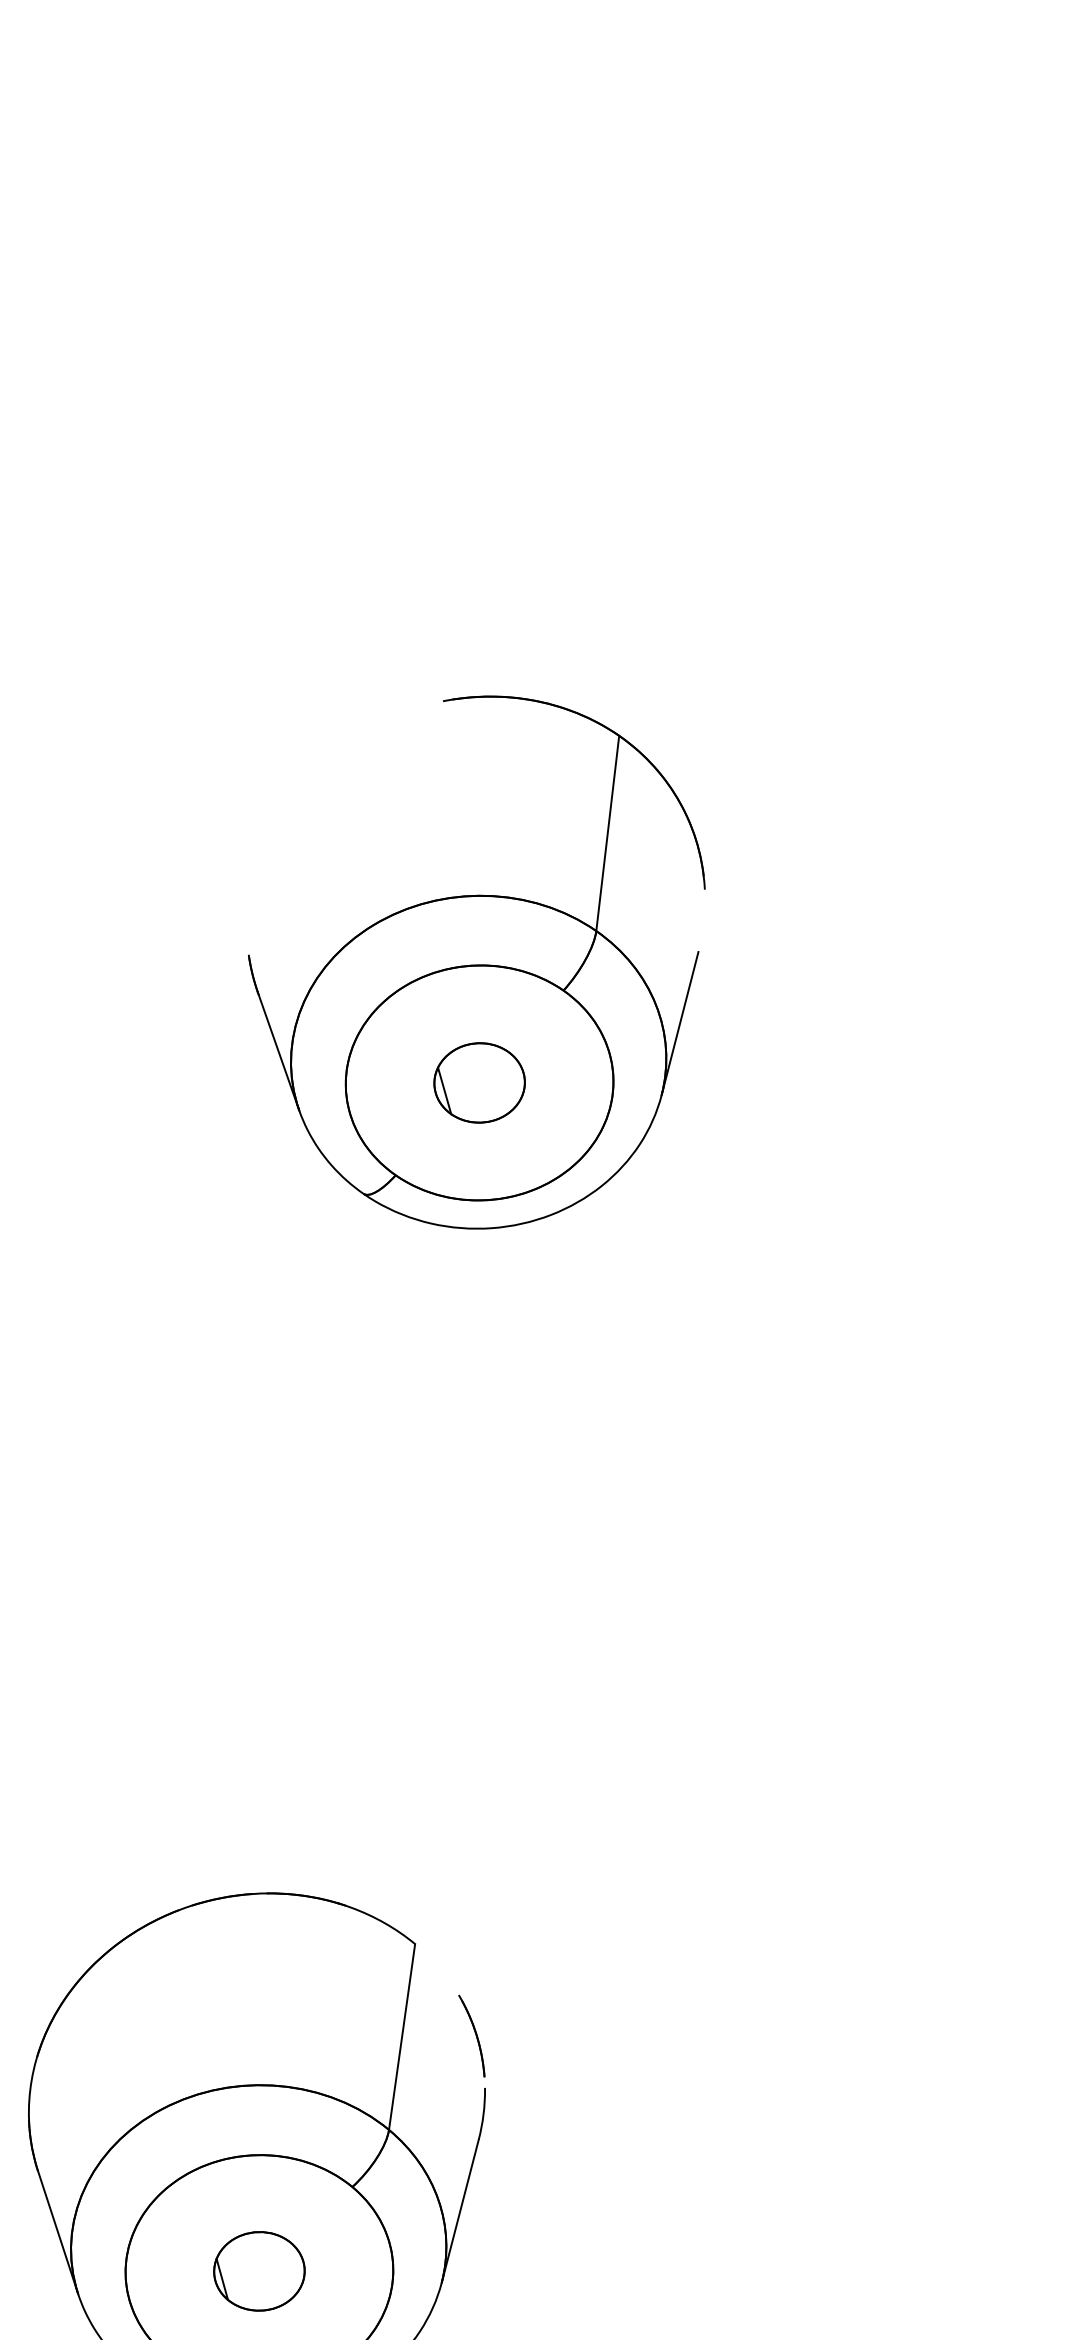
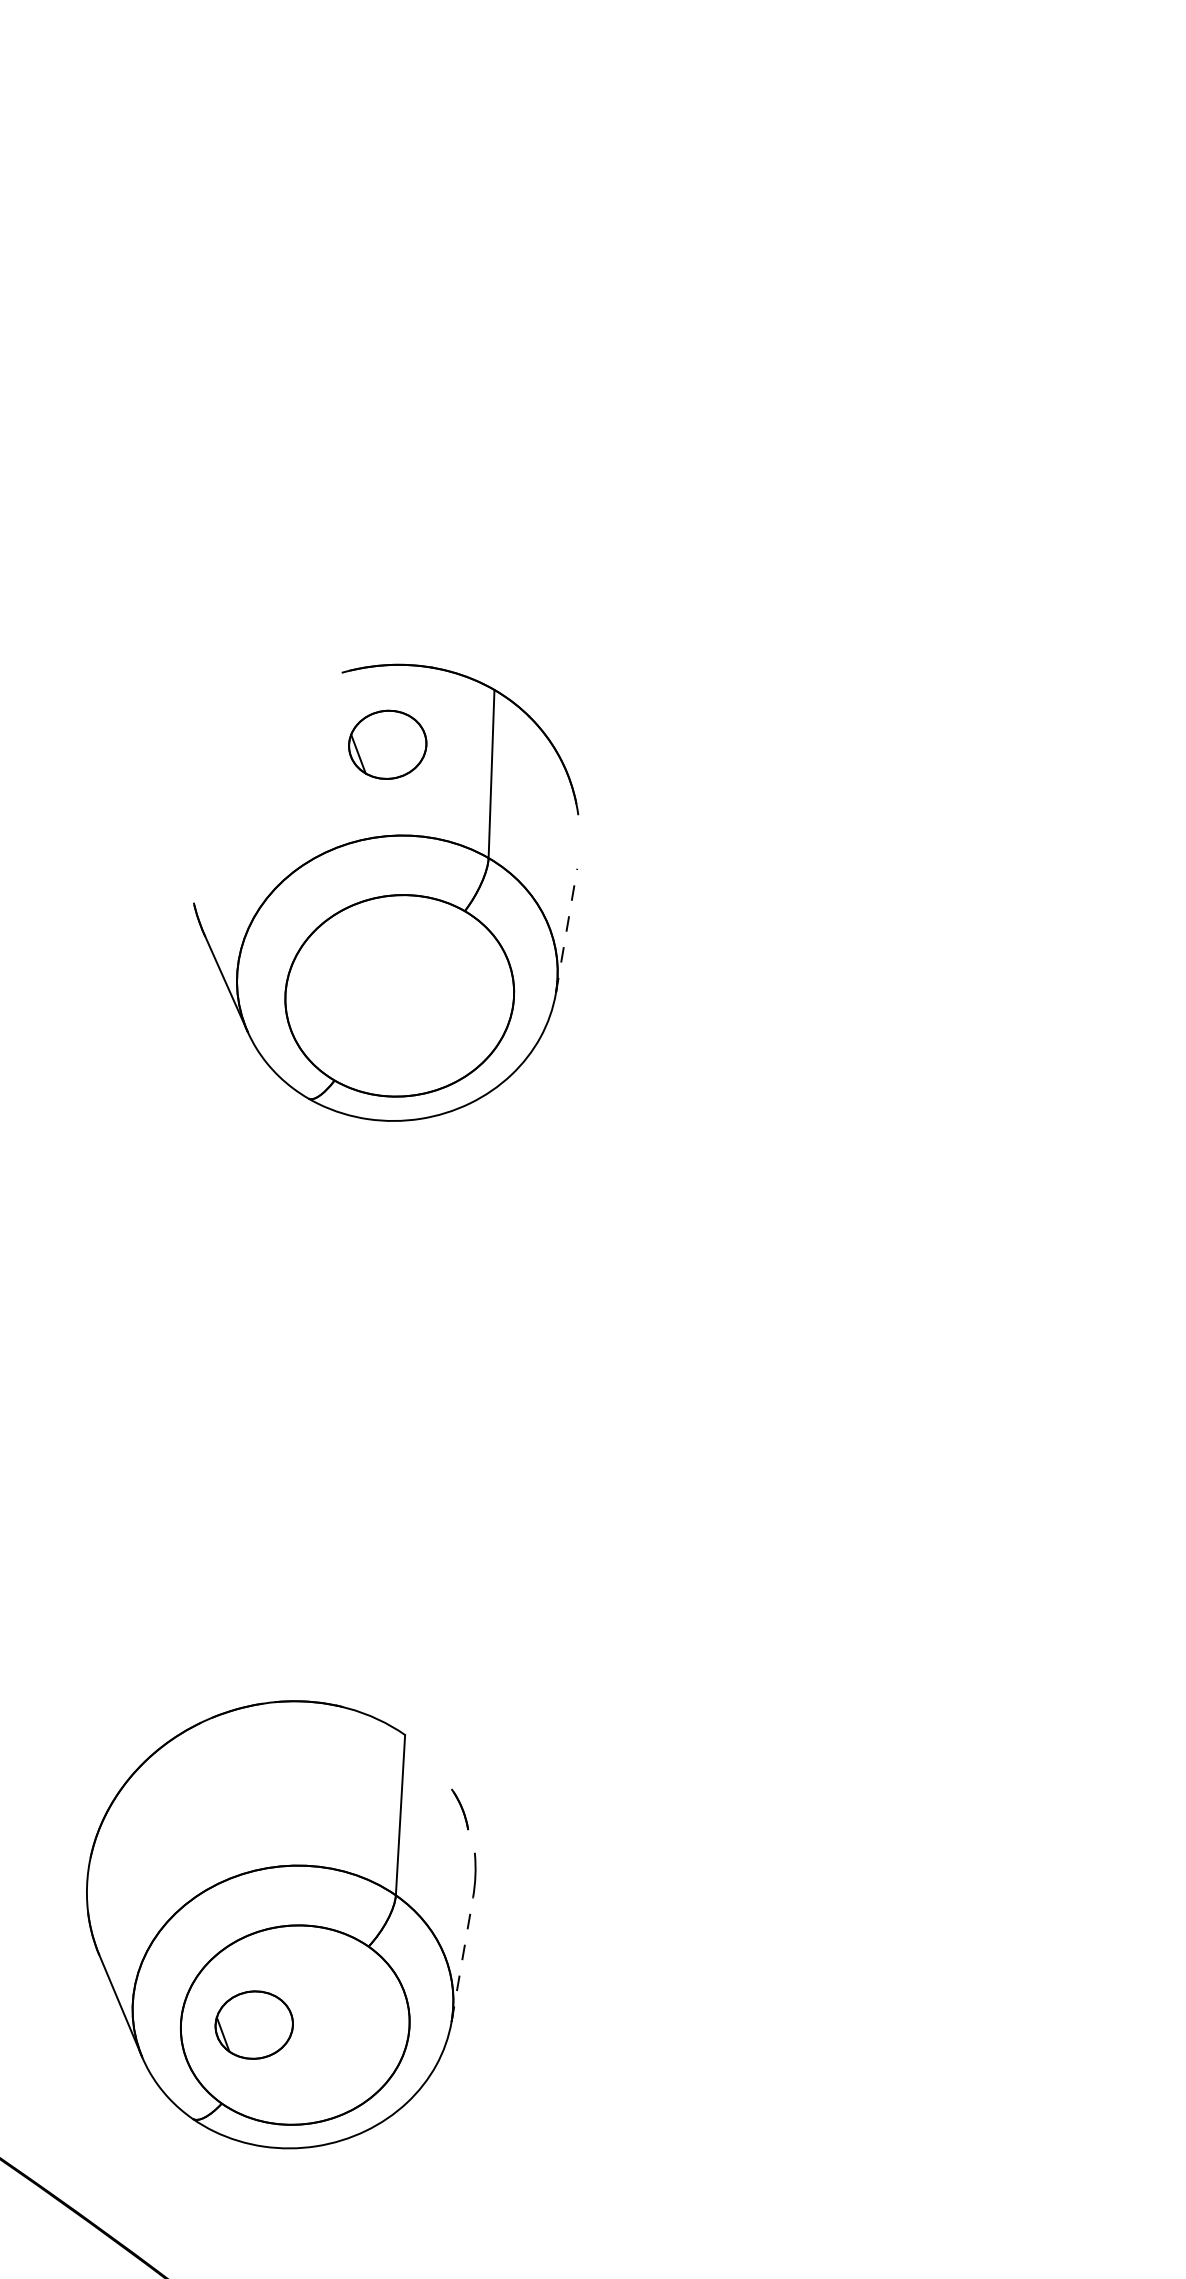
line: (680, 1022) -> (566, 930), solid -> dashed
part: (479, 1082) -> (387, 744), moved
part: (471, 2036) -> (459, 1809), size x0.6
line: (460, 2210) -> (462, 1959), solid -> dashed
part: (258, 2270) -> (253, 2024), moved

